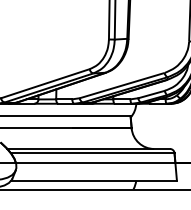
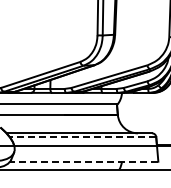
line: (92, 153) -> (82, 137), solid -> dashed
line: (93, 180) -> (83, 161), solid -> dashed

